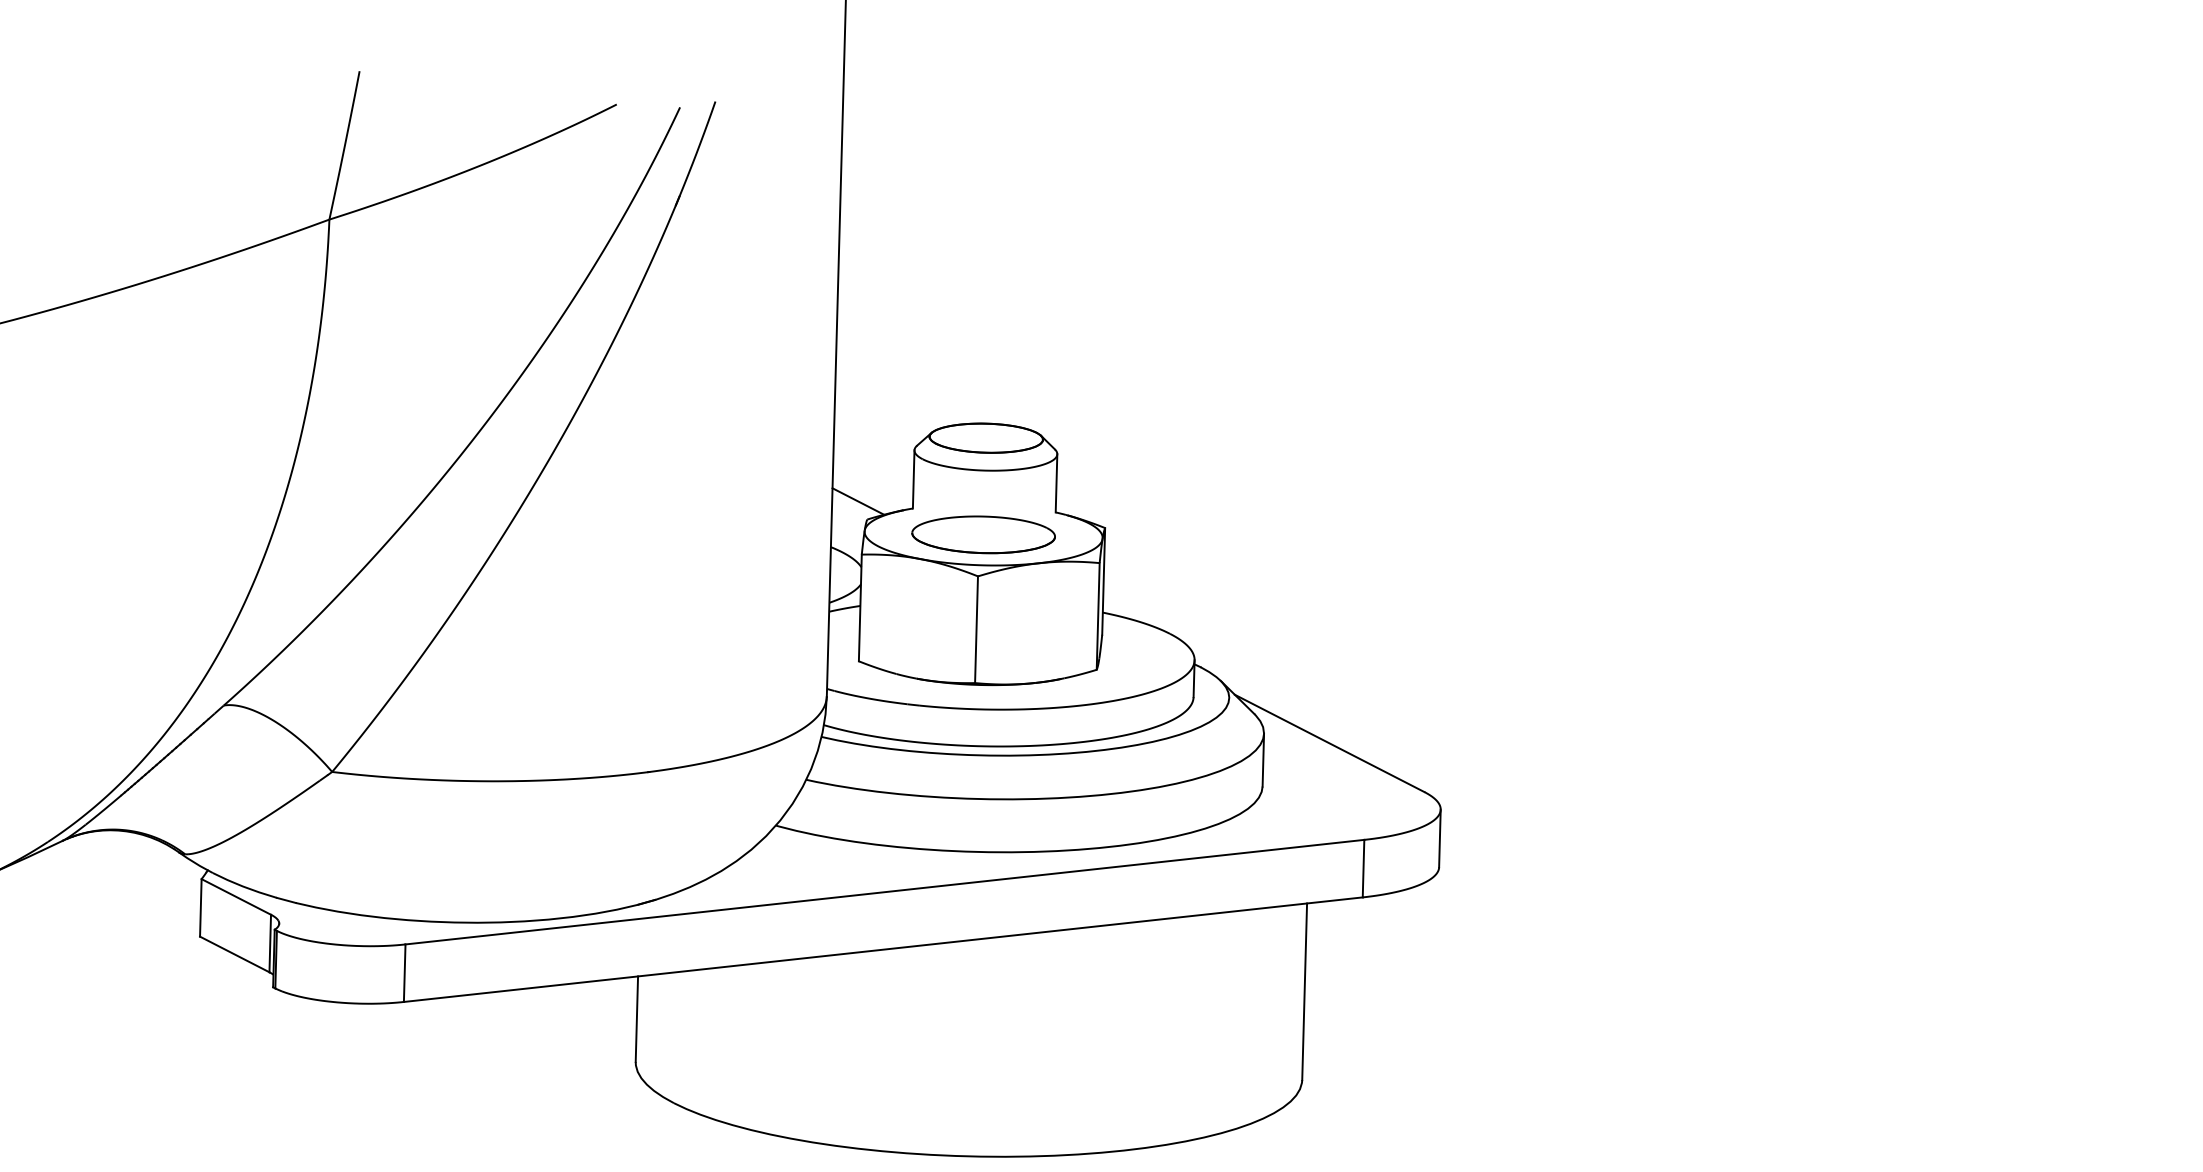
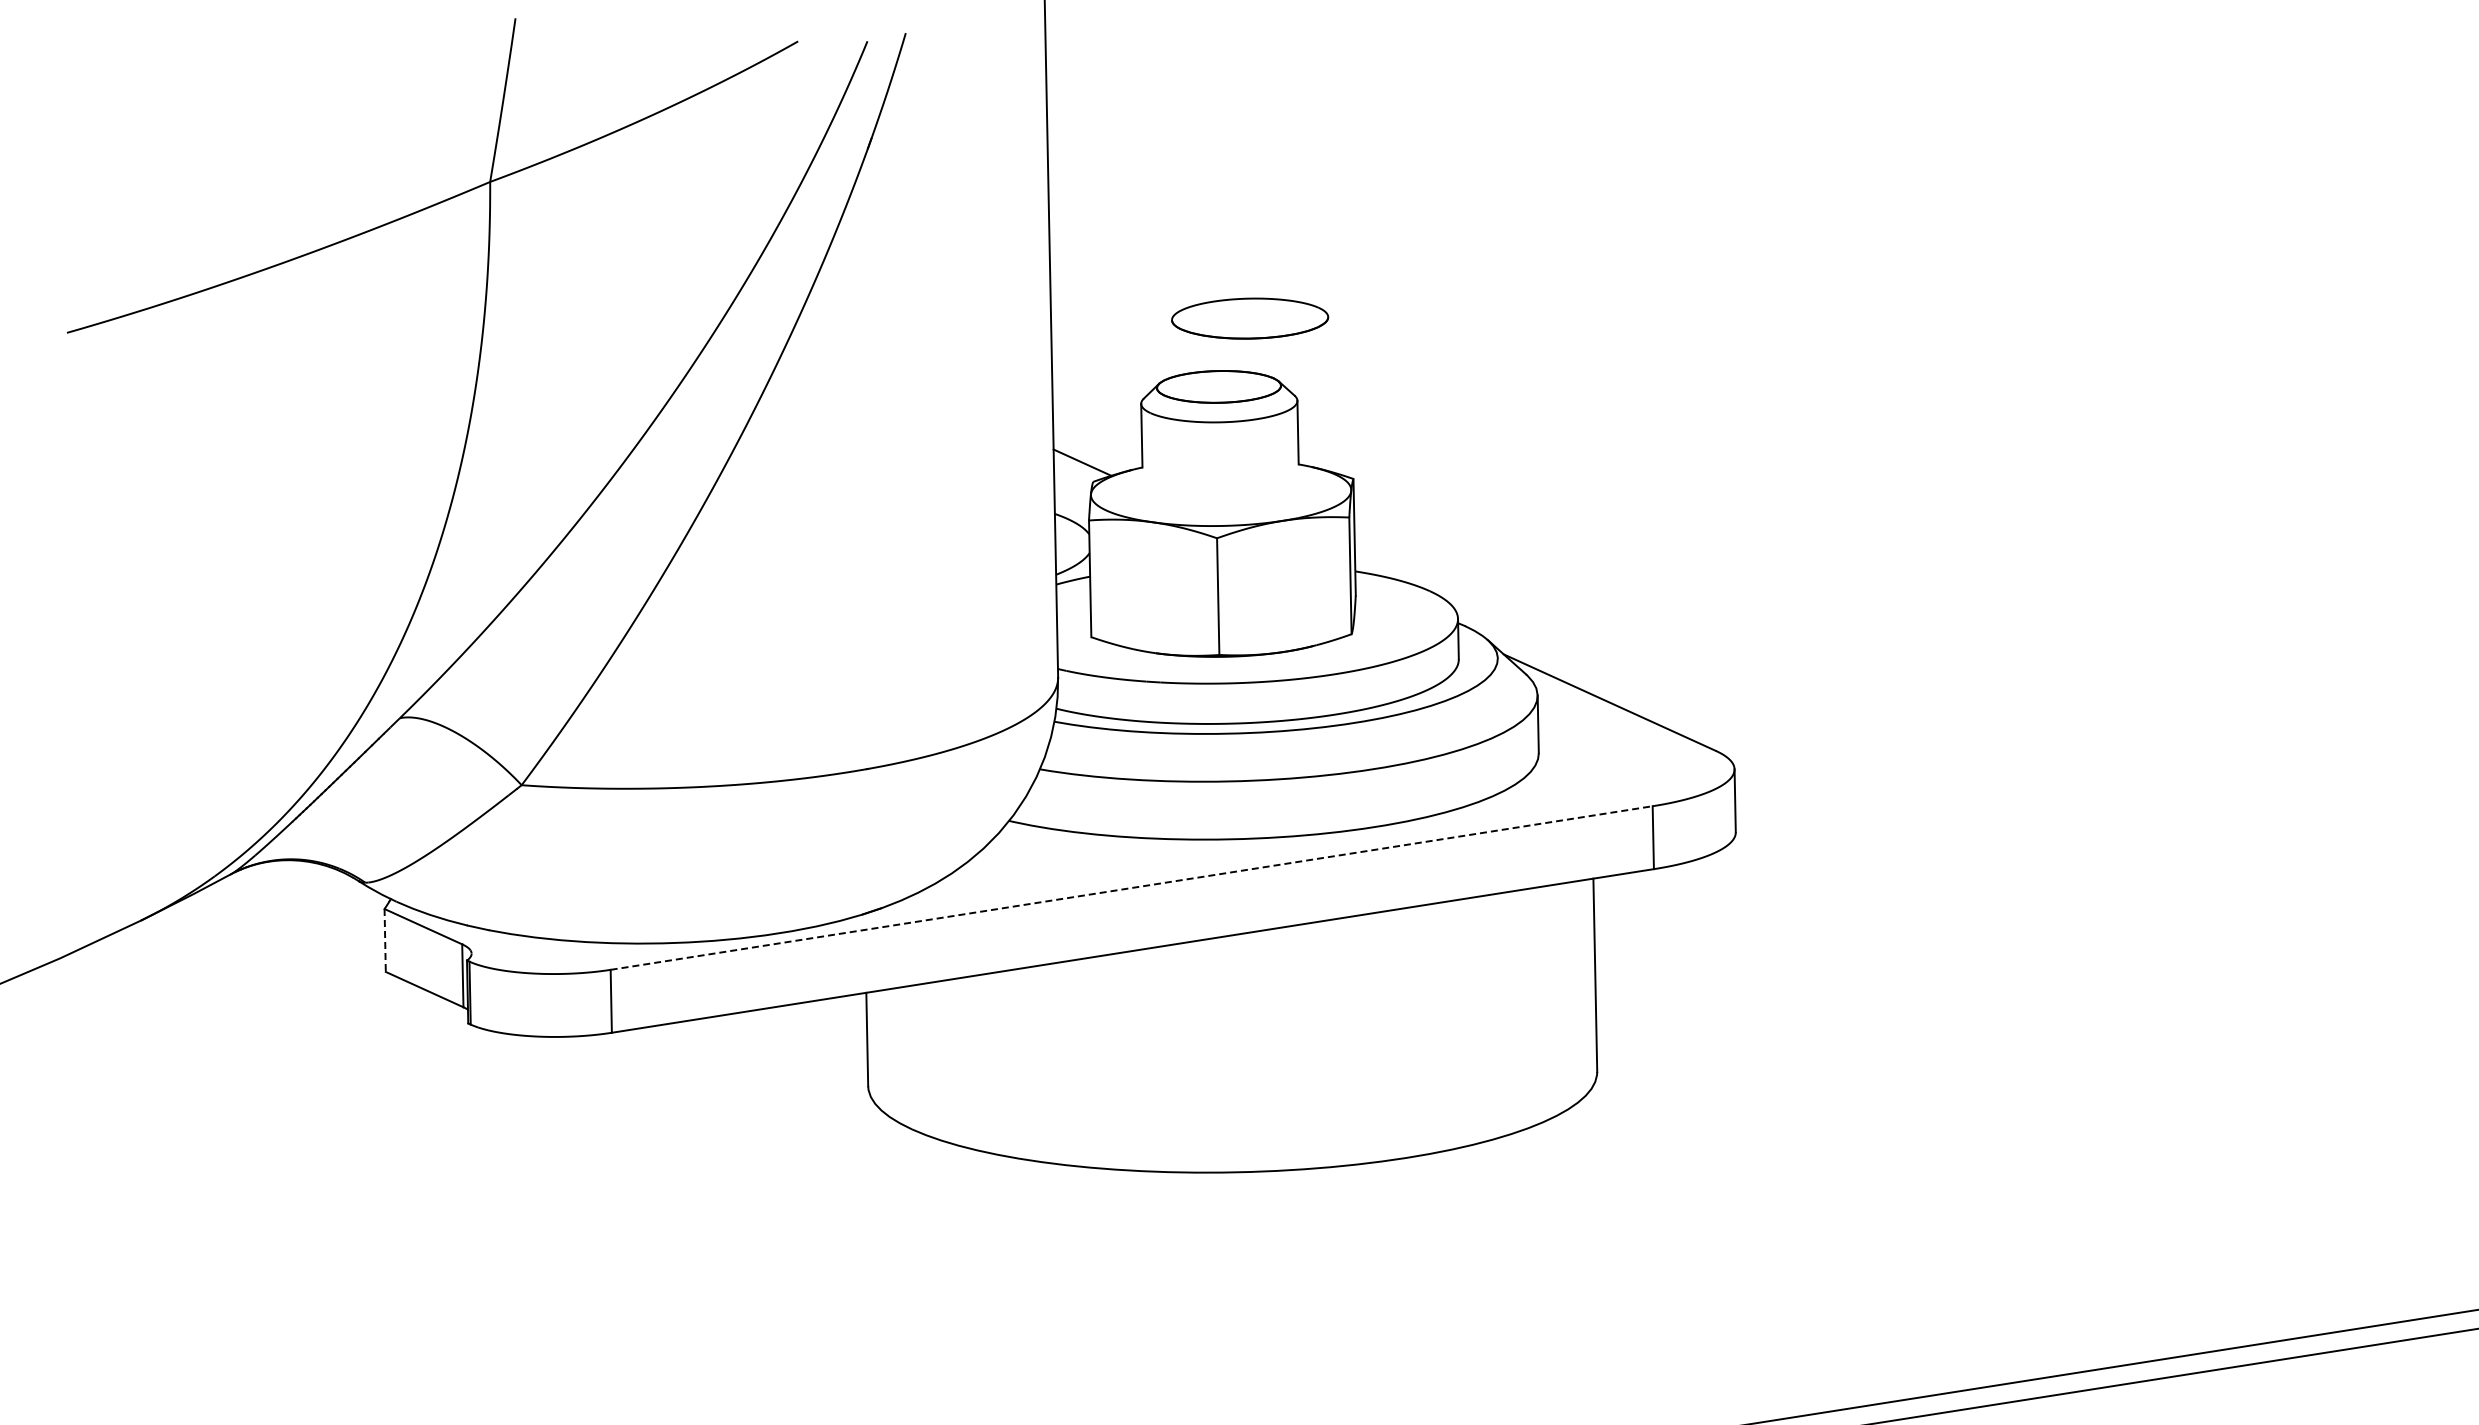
part: (984, 534) -> (1250, 318), moved
line: (885, 891) -> (1132, 887), solid -> dashed
line: (201, 907) -> (385, 940), solid -> dashed

